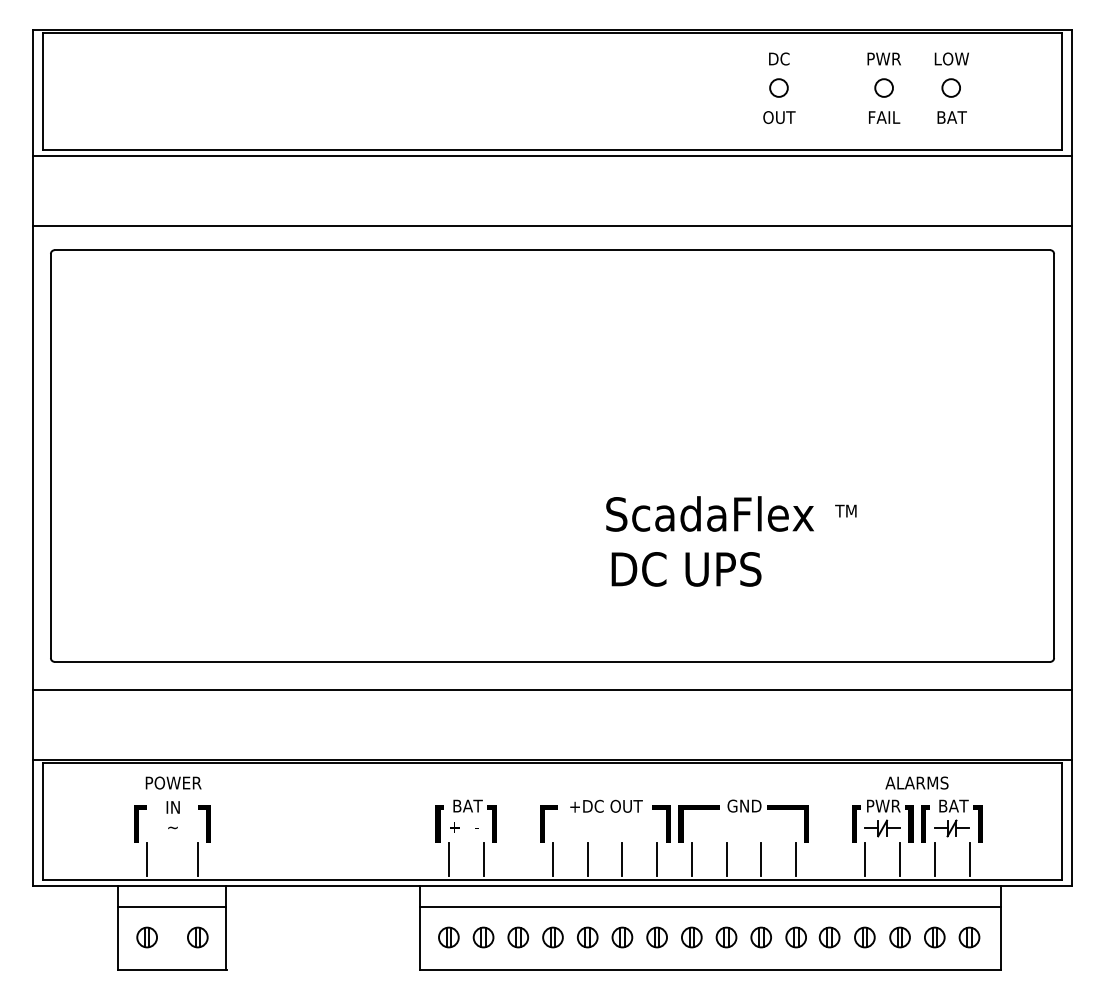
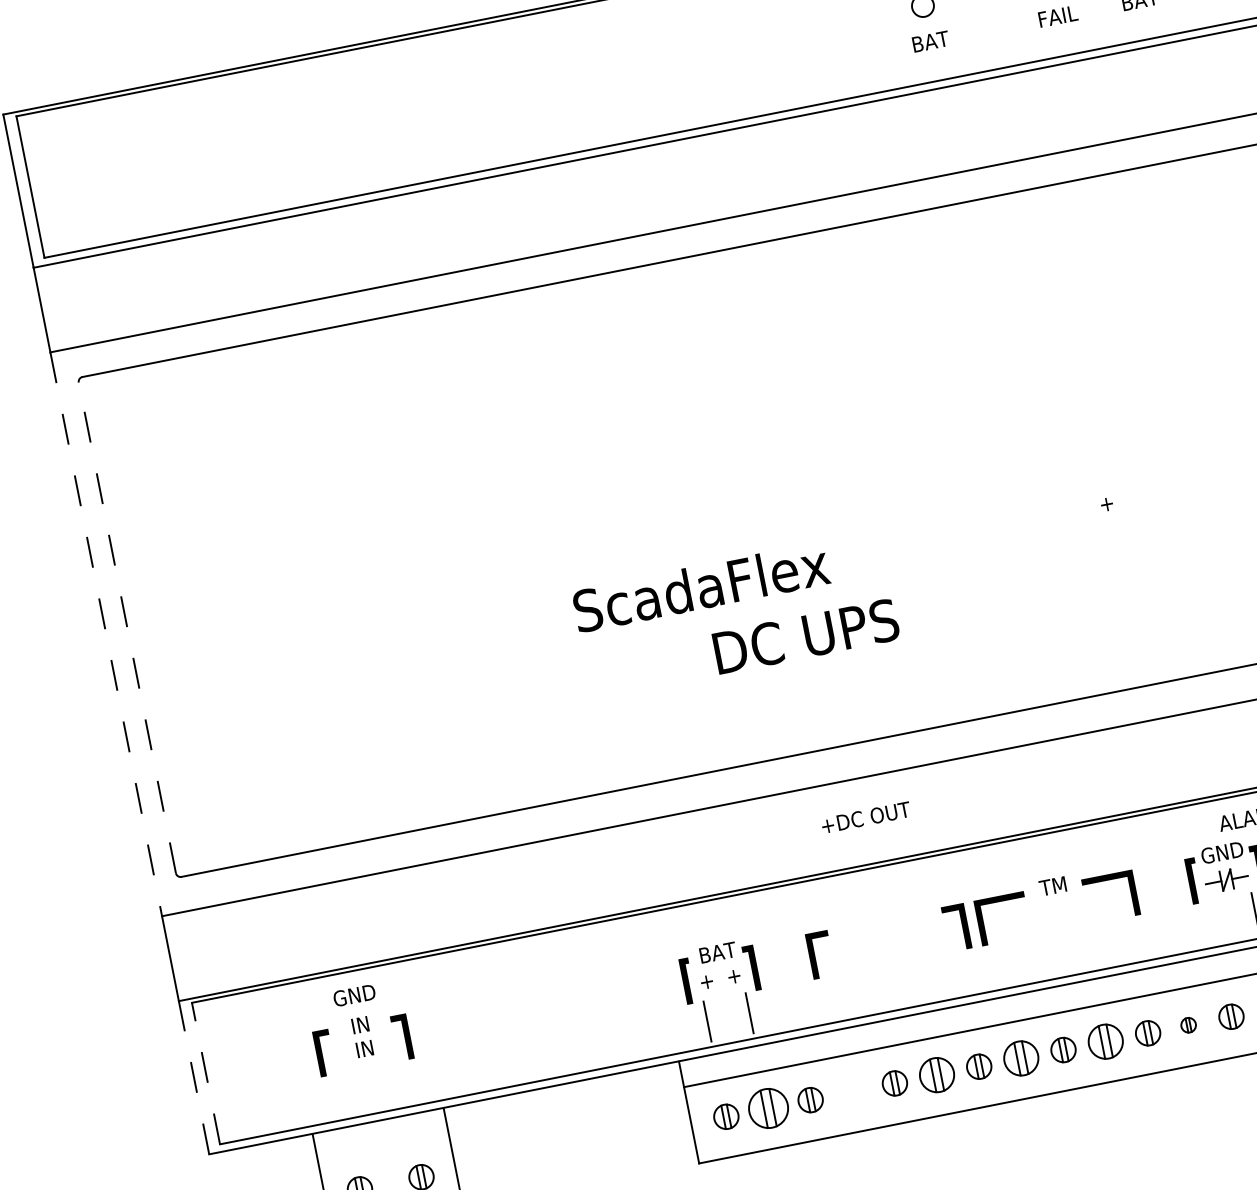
text: (779, 117) -> (930, 41), OUT -> BAT
line: (50, 455) -> (126, 627), solid -> dashed
line: (33, 458) -> (106, 635), solid -> dashed
text: (845, 510) -> (1105, 502), TM -> +
text: (709, 513) -> (700, 586), moved
text: (686, 569) -> (806, 636), moved
text: (173, 782) -> (354, 994), POWER -> GND
text: (606, 805) -> (865, 816), moved
text: (744, 805) -> (1053, 885), GND -> TM
text: (883, 805) -> (1222, 852), PWR -> GND
line: (43, 821) -> (206, 1073), solid -> dashed
line: (33, 822) -> (194, 1077), solid -> dashed
text: (172, 826) -> (364, 1048), ~ -> IN
text: (476, 827) -> (733, 976), - -> +
line: (147, 858) -> (341, 1093), removed
line: (197, 858) -> (402, 1081), removed
line: (553, 858) -> (834, 995), removed
line: (587, 858) -> (875, 987), removed
line: (622, 858) -> (918, 979), removed
line: (657, 858) -> (960, 970), removed
line: (691, 858) -> (1001, 962), removed
line: (726, 858) -> (1044, 954), removed
line: (761, 858) -> (1086, 945), removed
line: (795, 858) -> (1128, 937), removed
line: (865, 858) -> (1213, 920), removed
line: (172, 907) -> (383, 1146), removed
part: (483, 937) -> (768, 1108), size x1.6
part: (552, 937) -> (852, 1091), removed
part: (622, 937) -> (937, 1075), size x1.4
part: (691, 937) -> (1020, 1058), size x1.4
part: (760, 937) -> (1104, 1041), size x1.4
part: (829, 937) -> (1188, 1025), size x0.6

